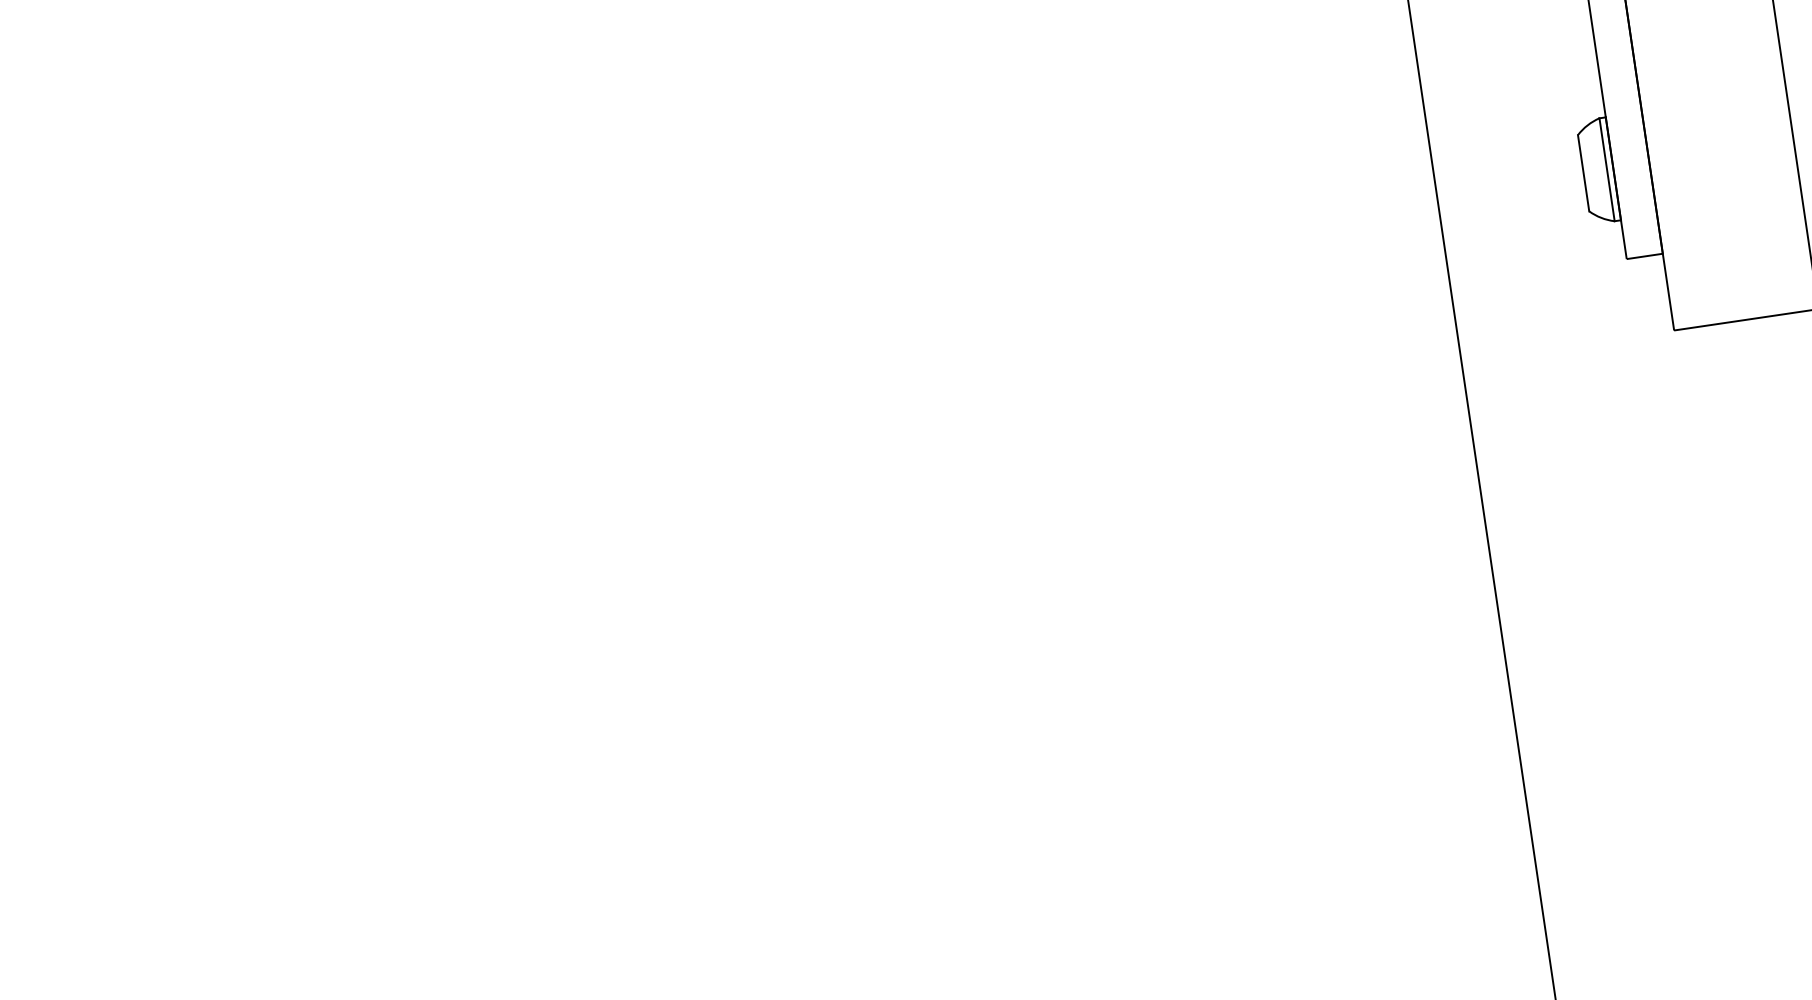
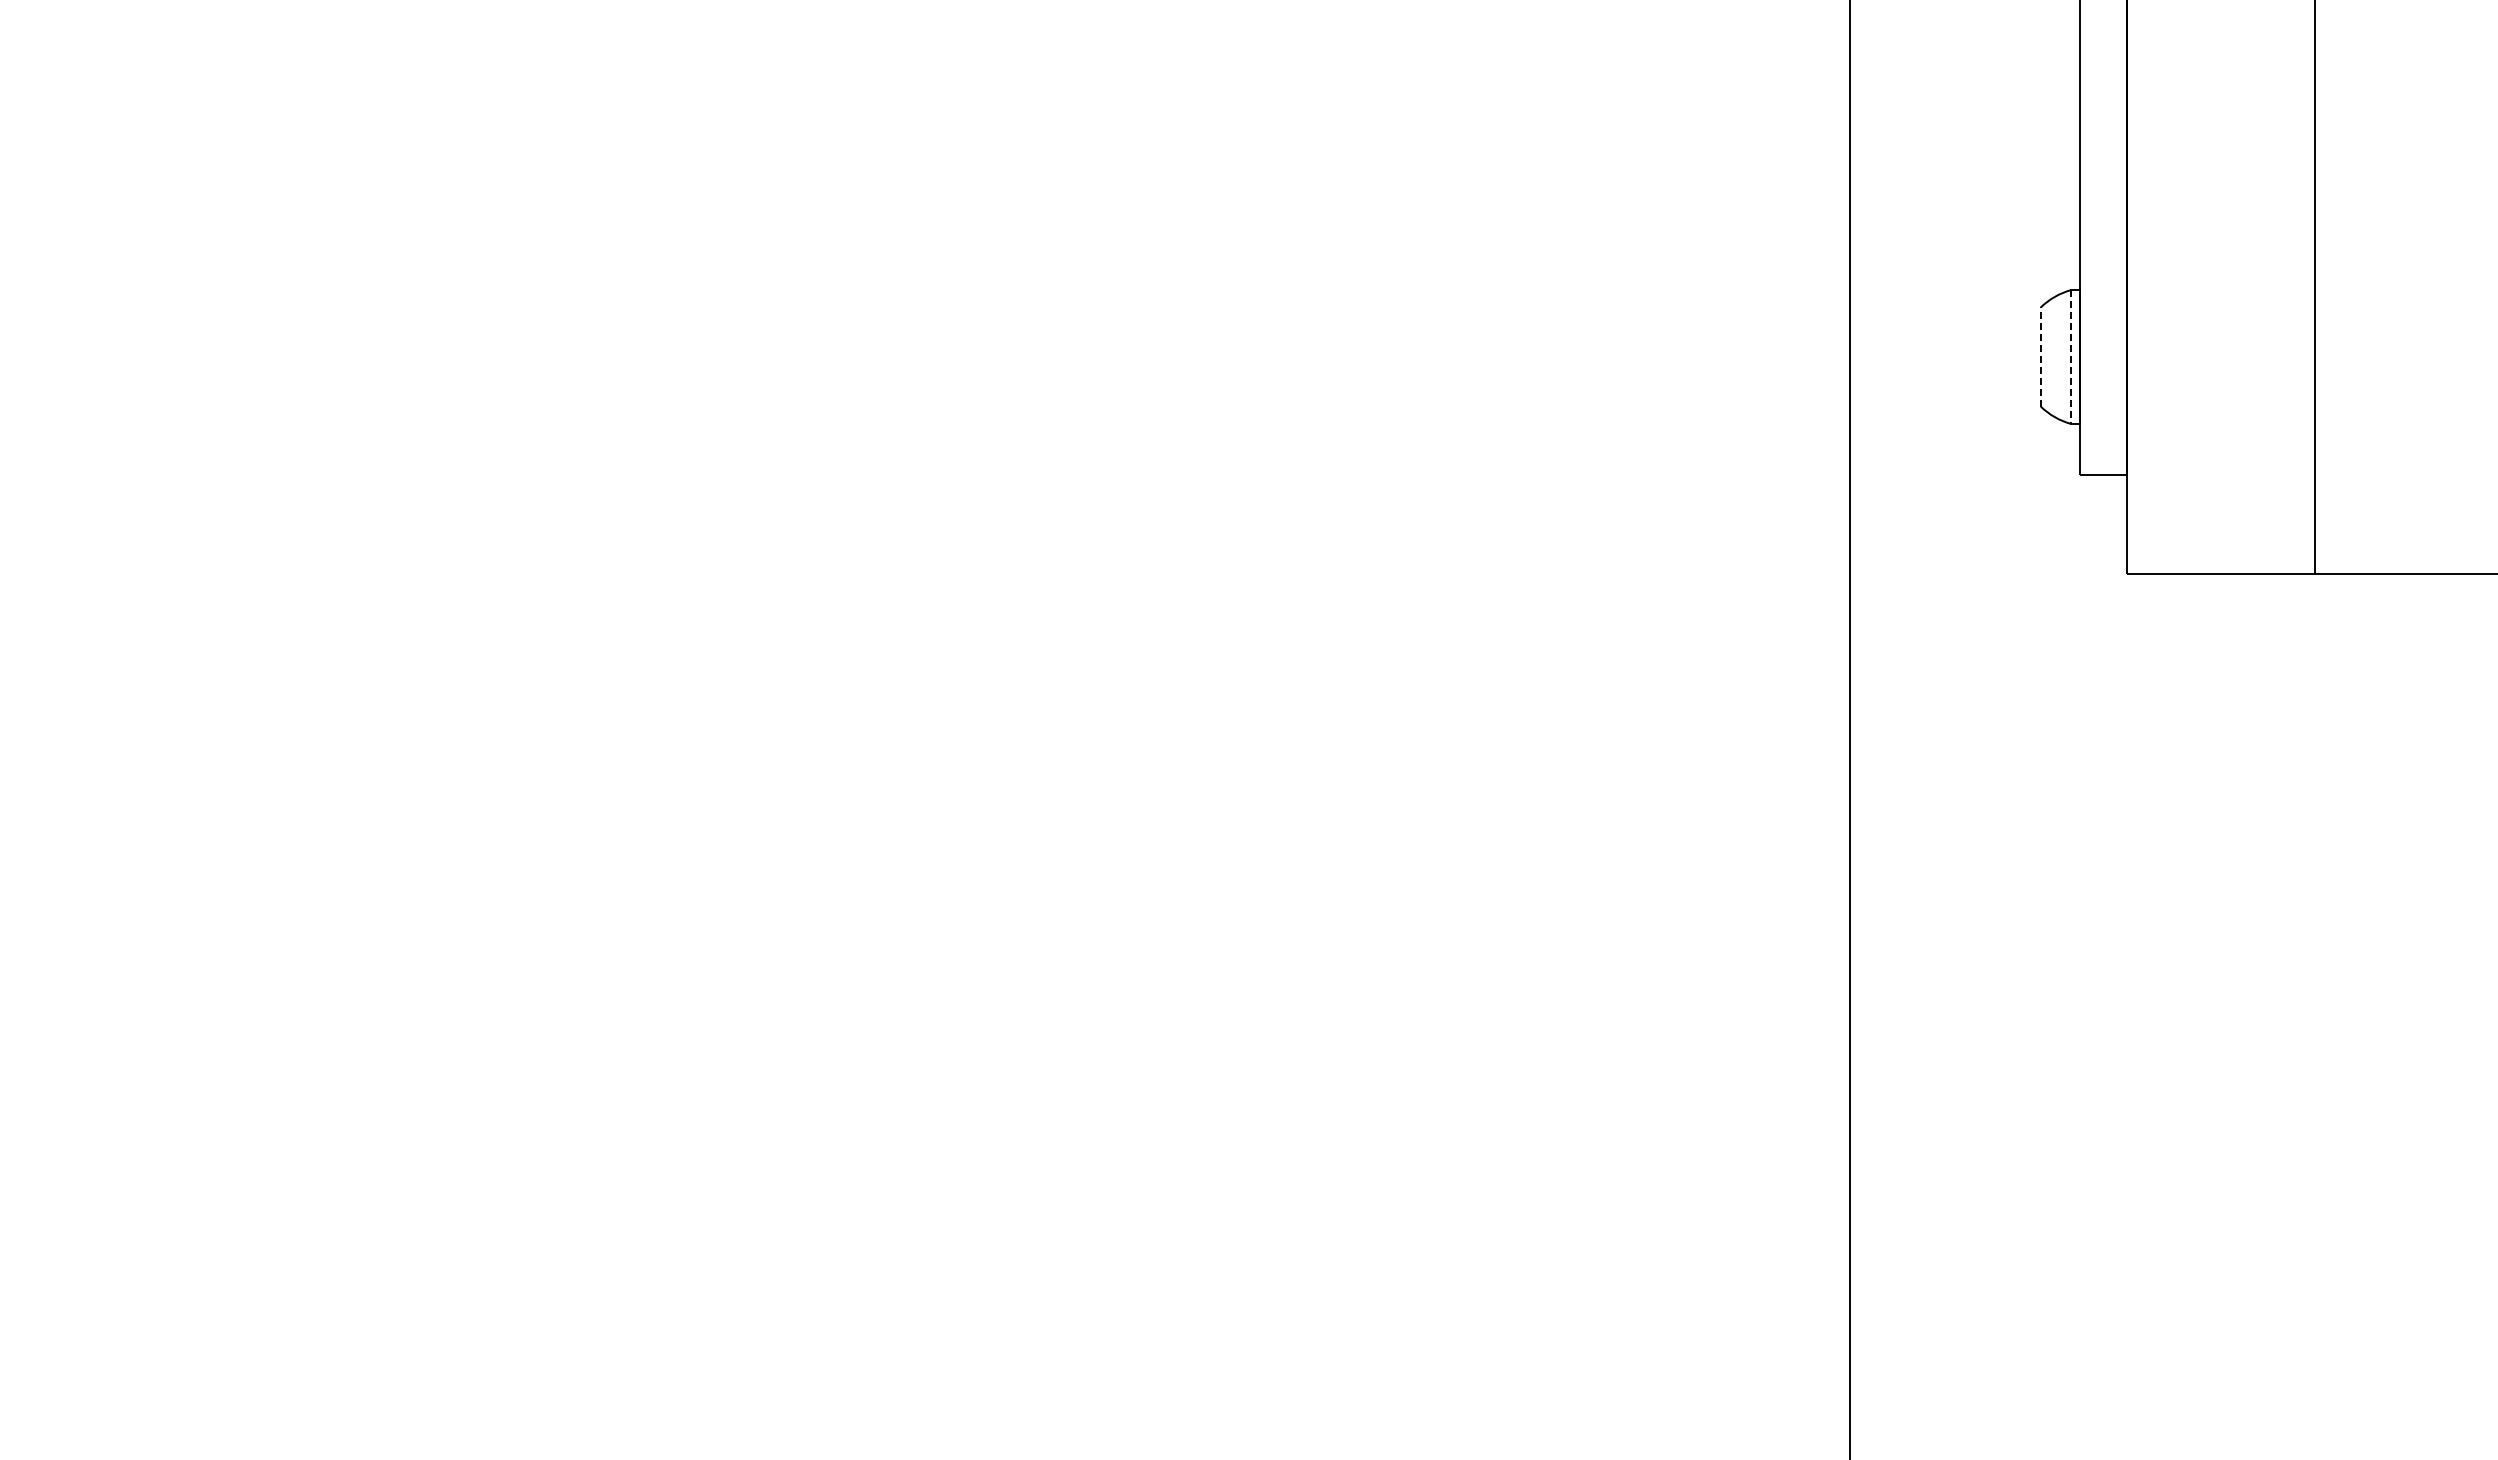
line: (1607, 170) -> (2071, 357), solid -> dashed
line: (1583, 173) -> (2040, 357), solid -> dashed

